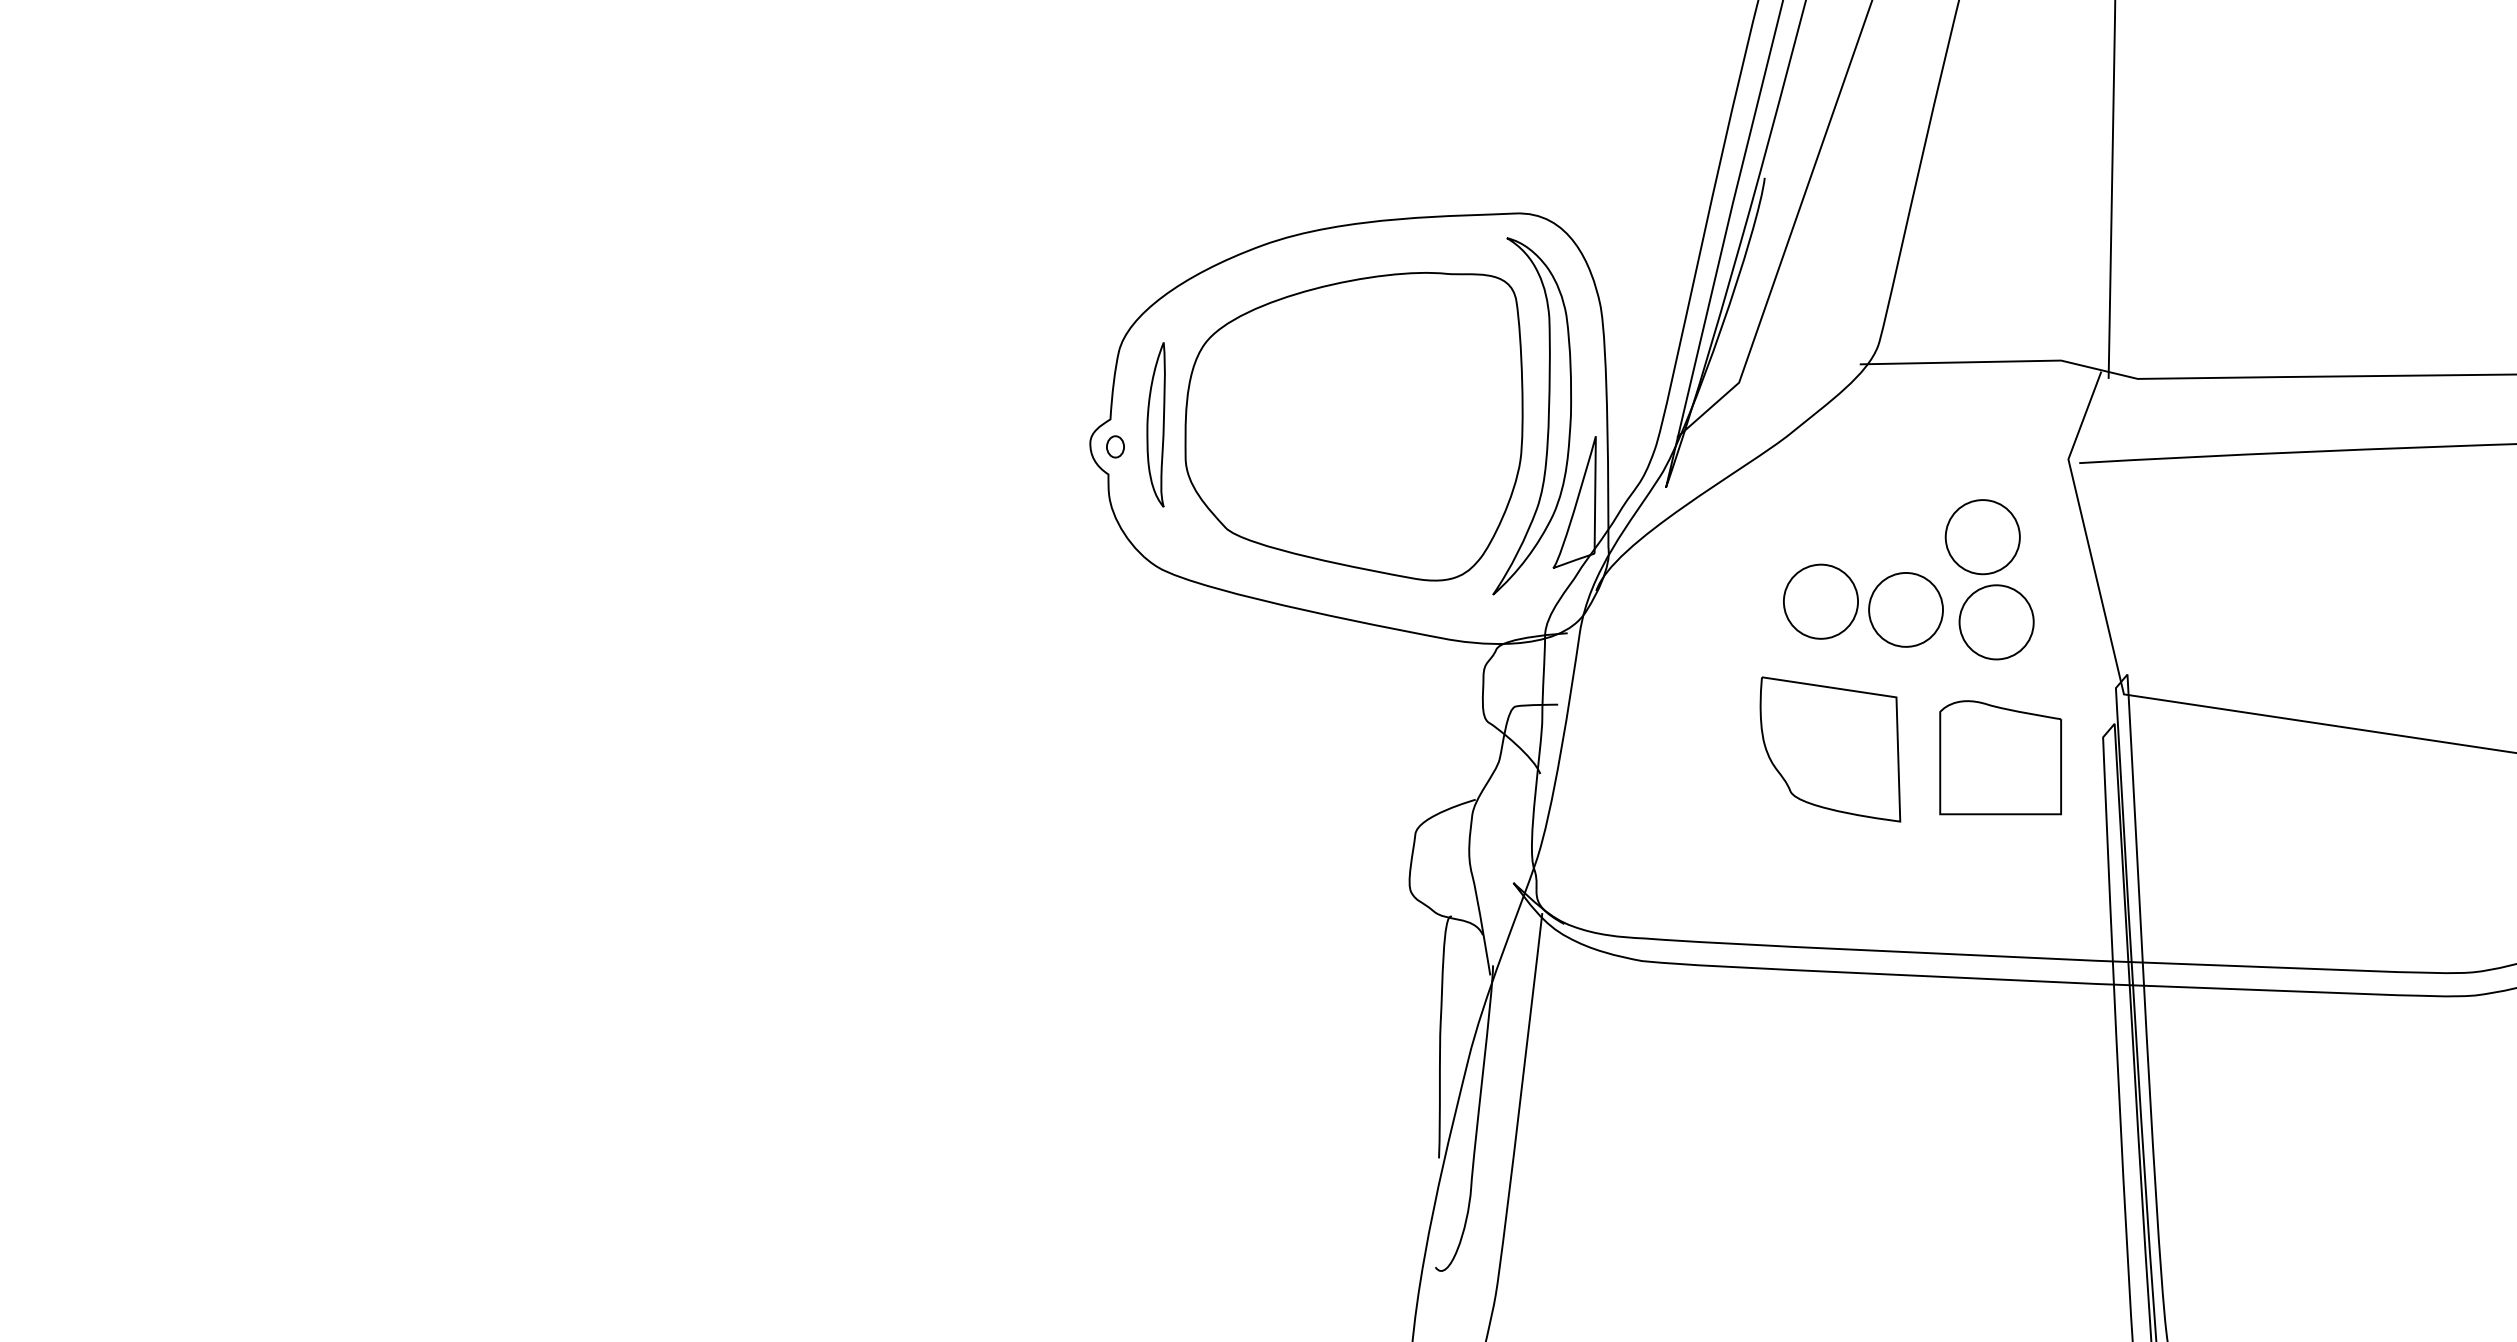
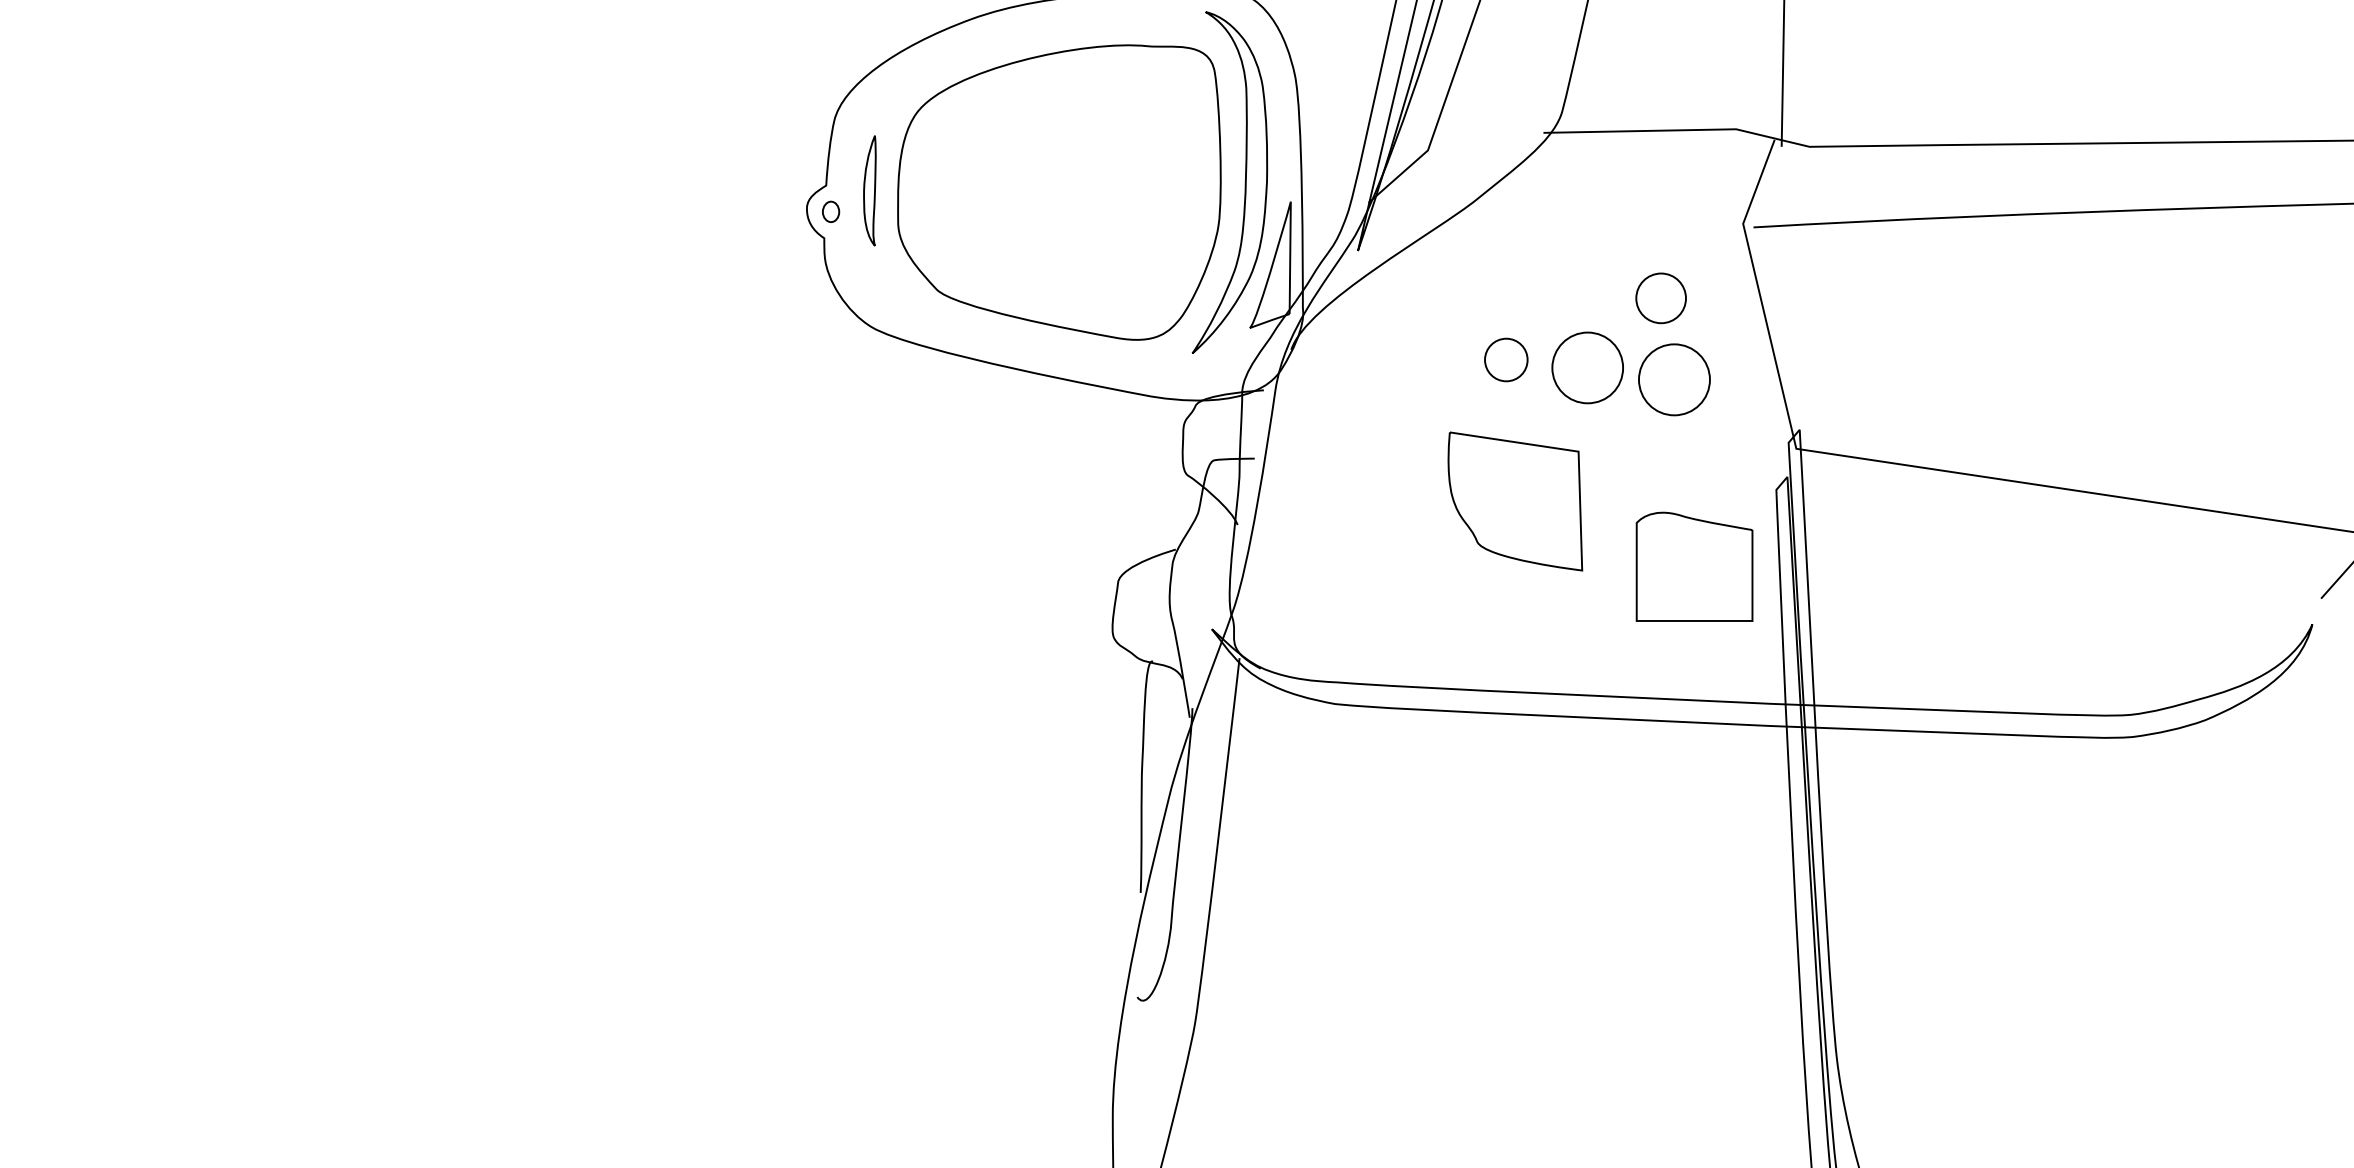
part: (1155, 424) -> (869, 190), size x0.7
part: (1982, 537) -> (1660, 298), size x0.7
part: (1820, 601) -> (1505, 359), size x0.6
part: (2000, 757) -> (1694, 566), moved

